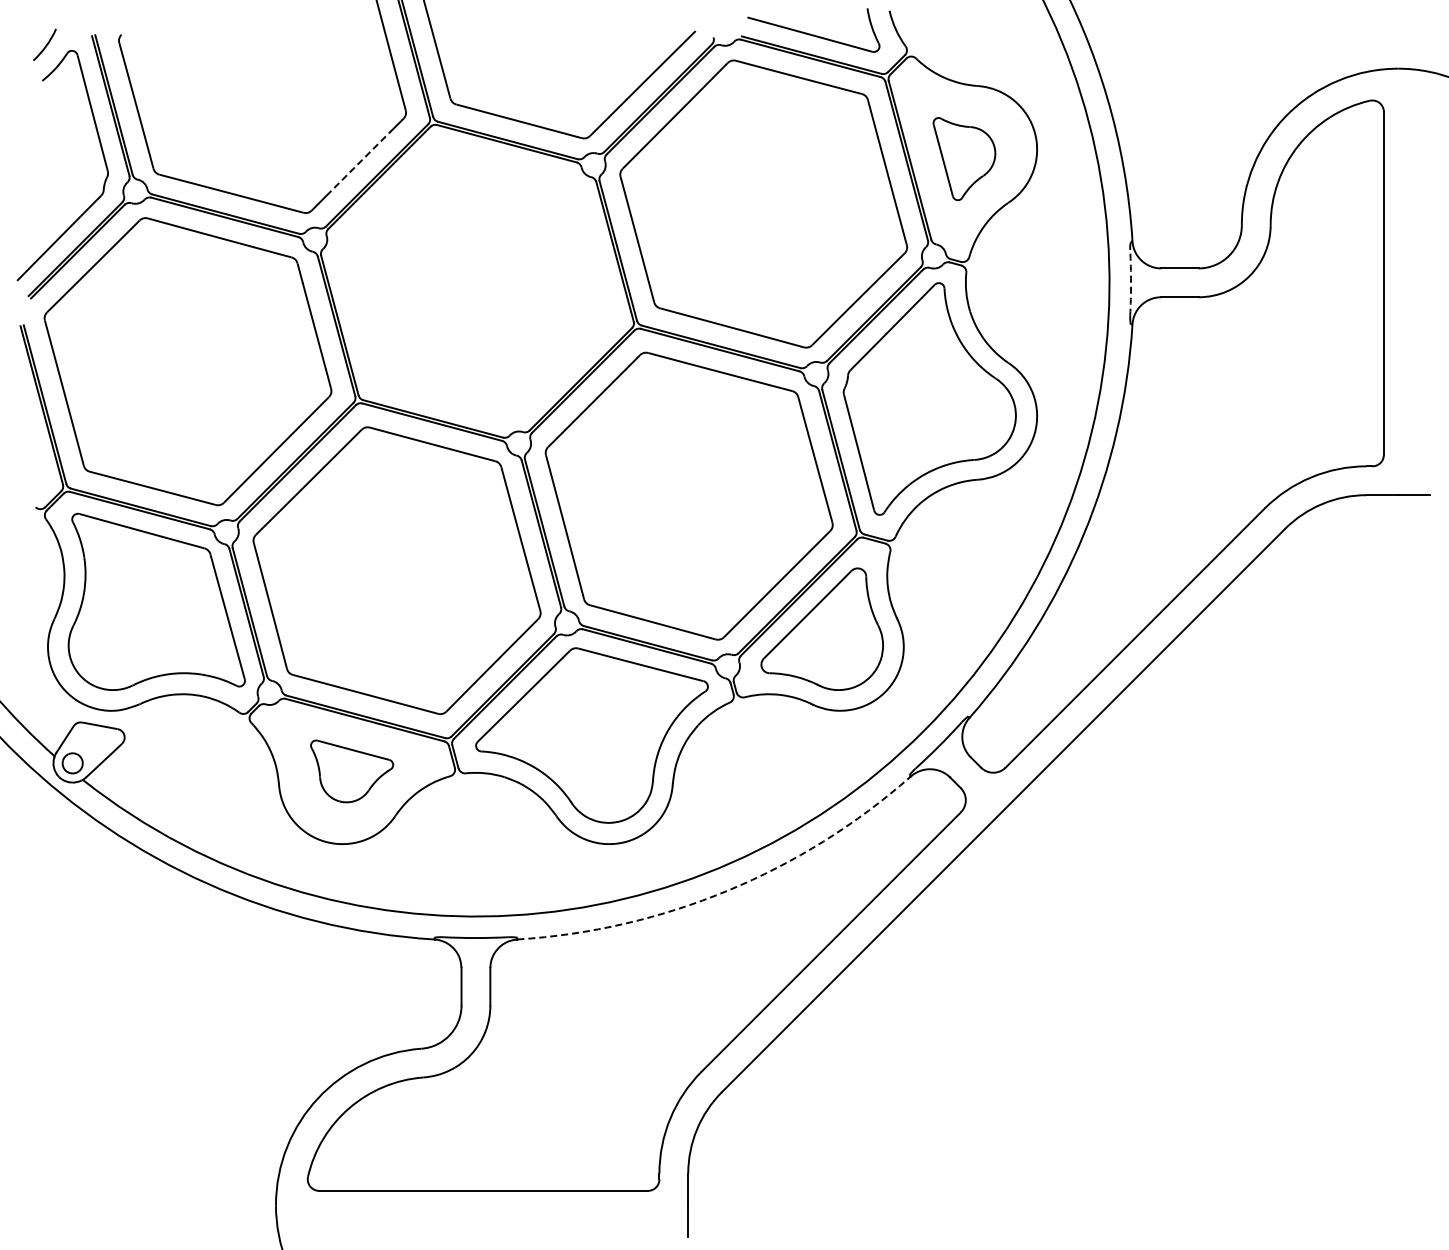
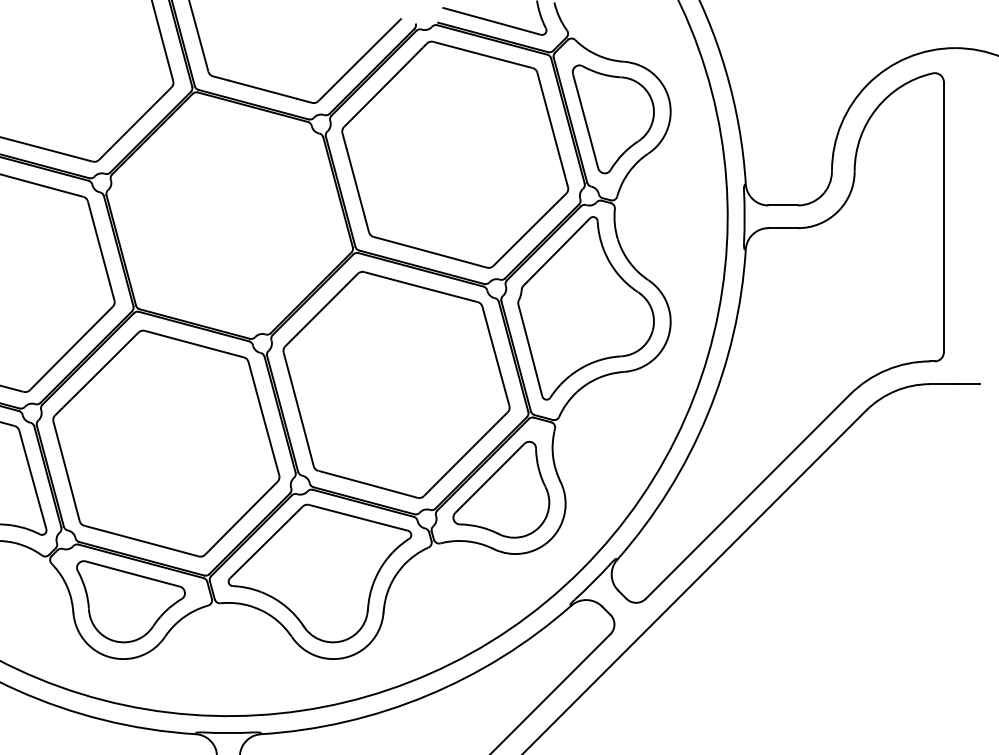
part: (964, 158) -> (613, 118), size x1.67
line: (357, 164) -> (135, 123), dashed -> solid
arc: (1131, 282) -> (745, 216), dashed -> solid
part: (351, 771) -> (130, 601), size x1.67
arc: (727, 890) -> (426, 695), dashed -> solid

